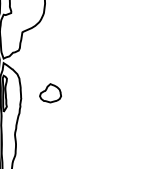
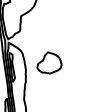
part: (50, 93) -> (49, 63), size x1.43

